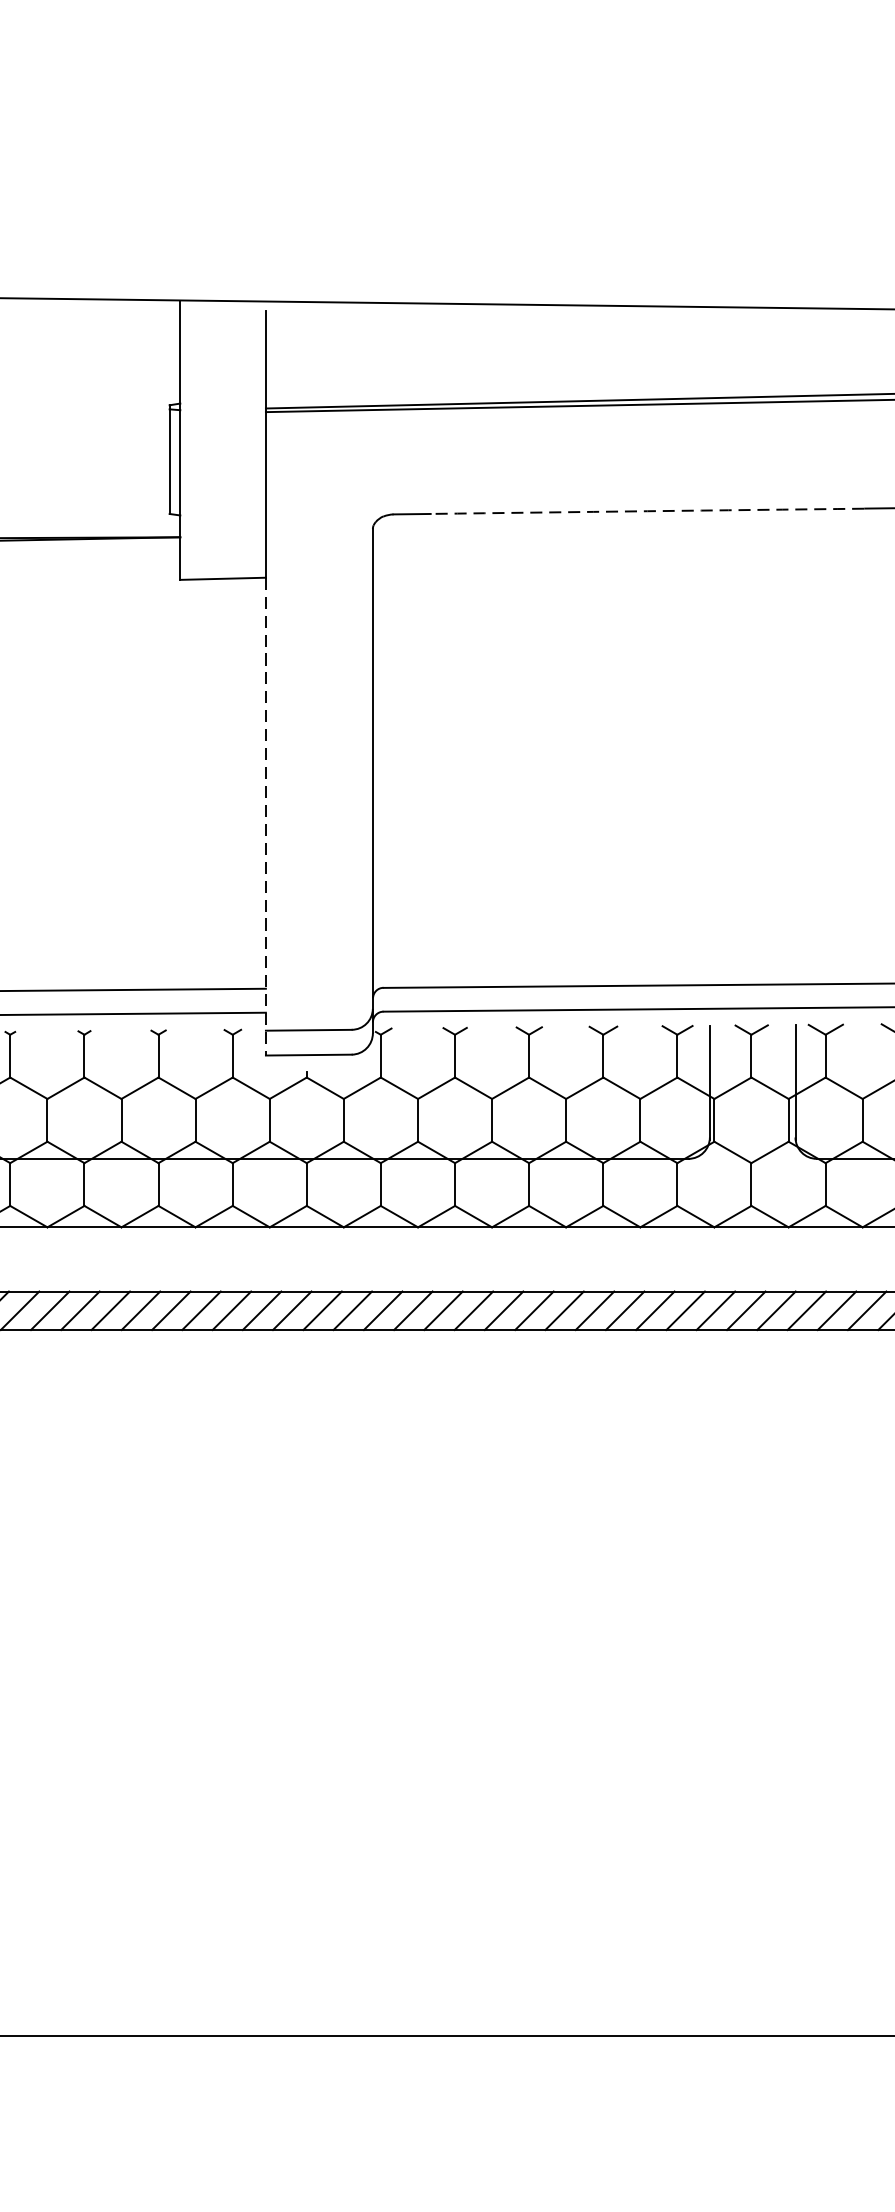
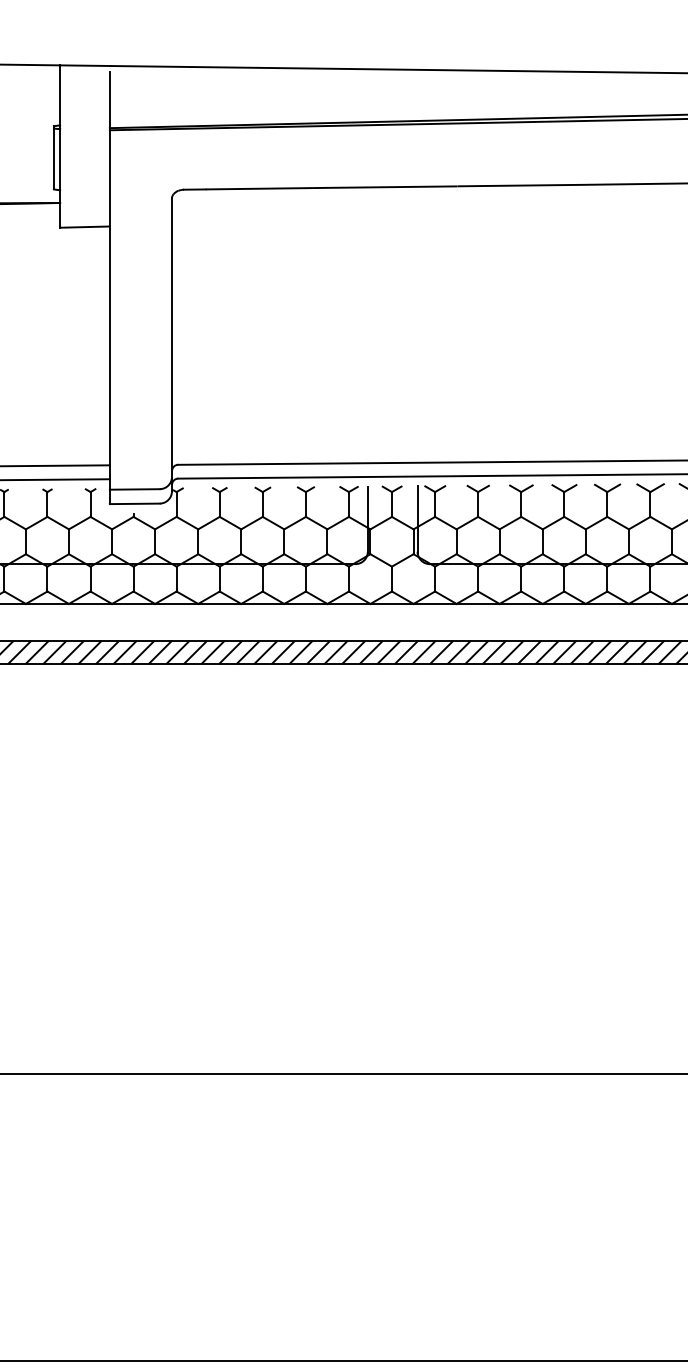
arc: (647, 510) -> (331, 187), dashed -> solid
line: (265, 816) -> (109, 365), dashed -> solid

